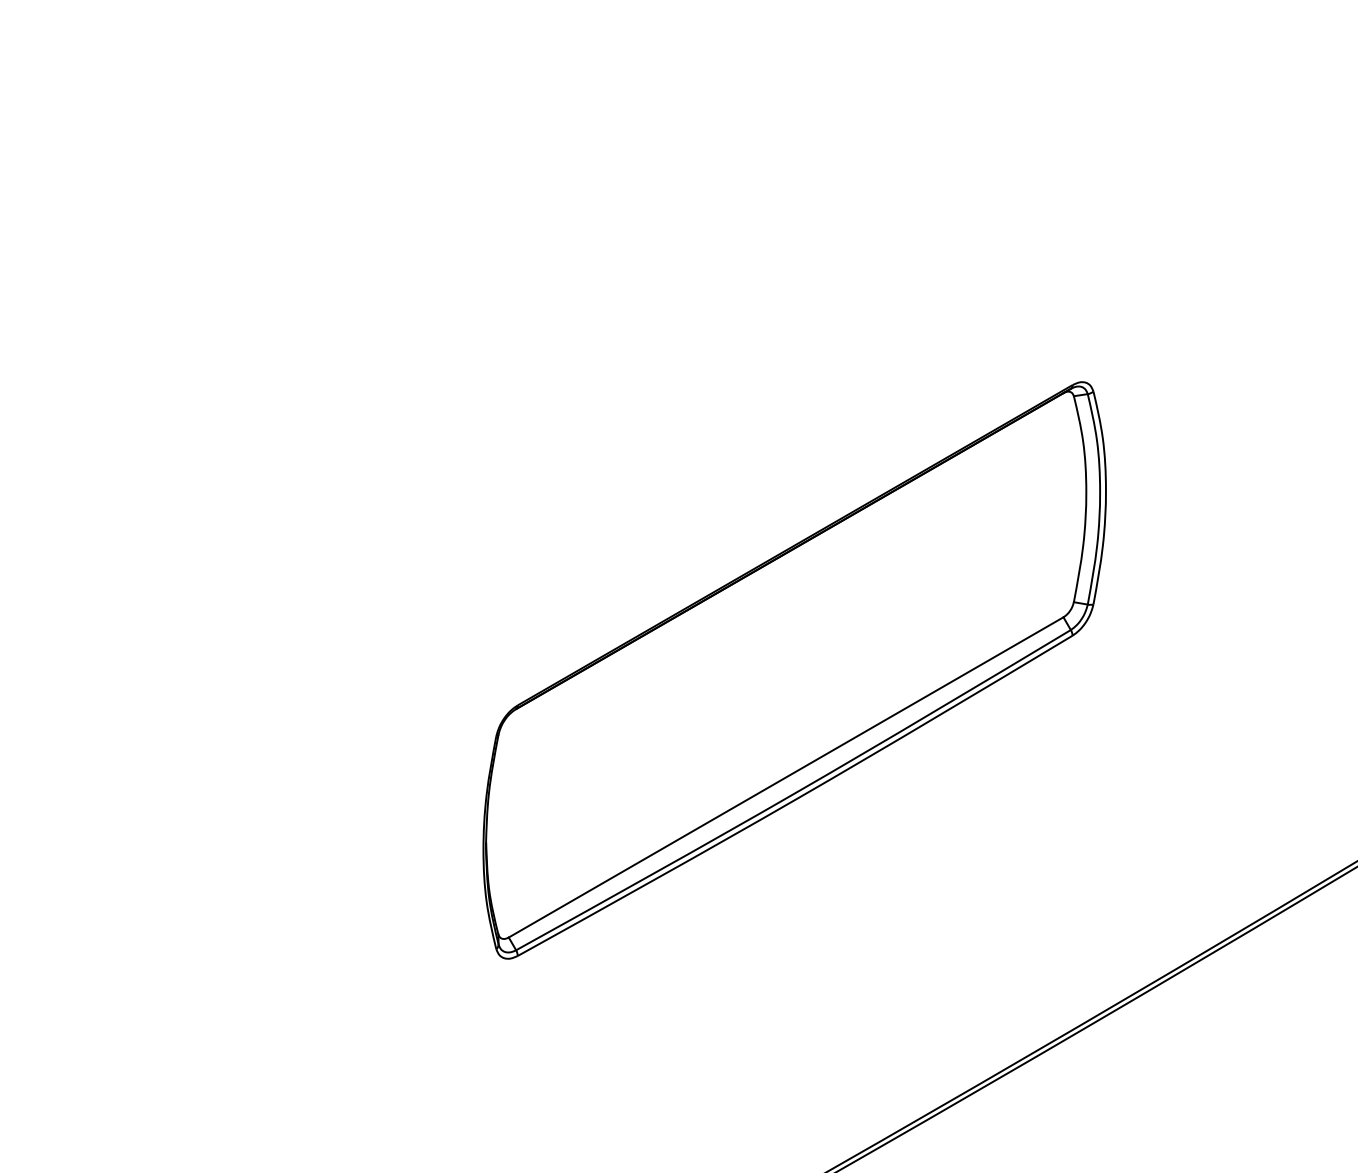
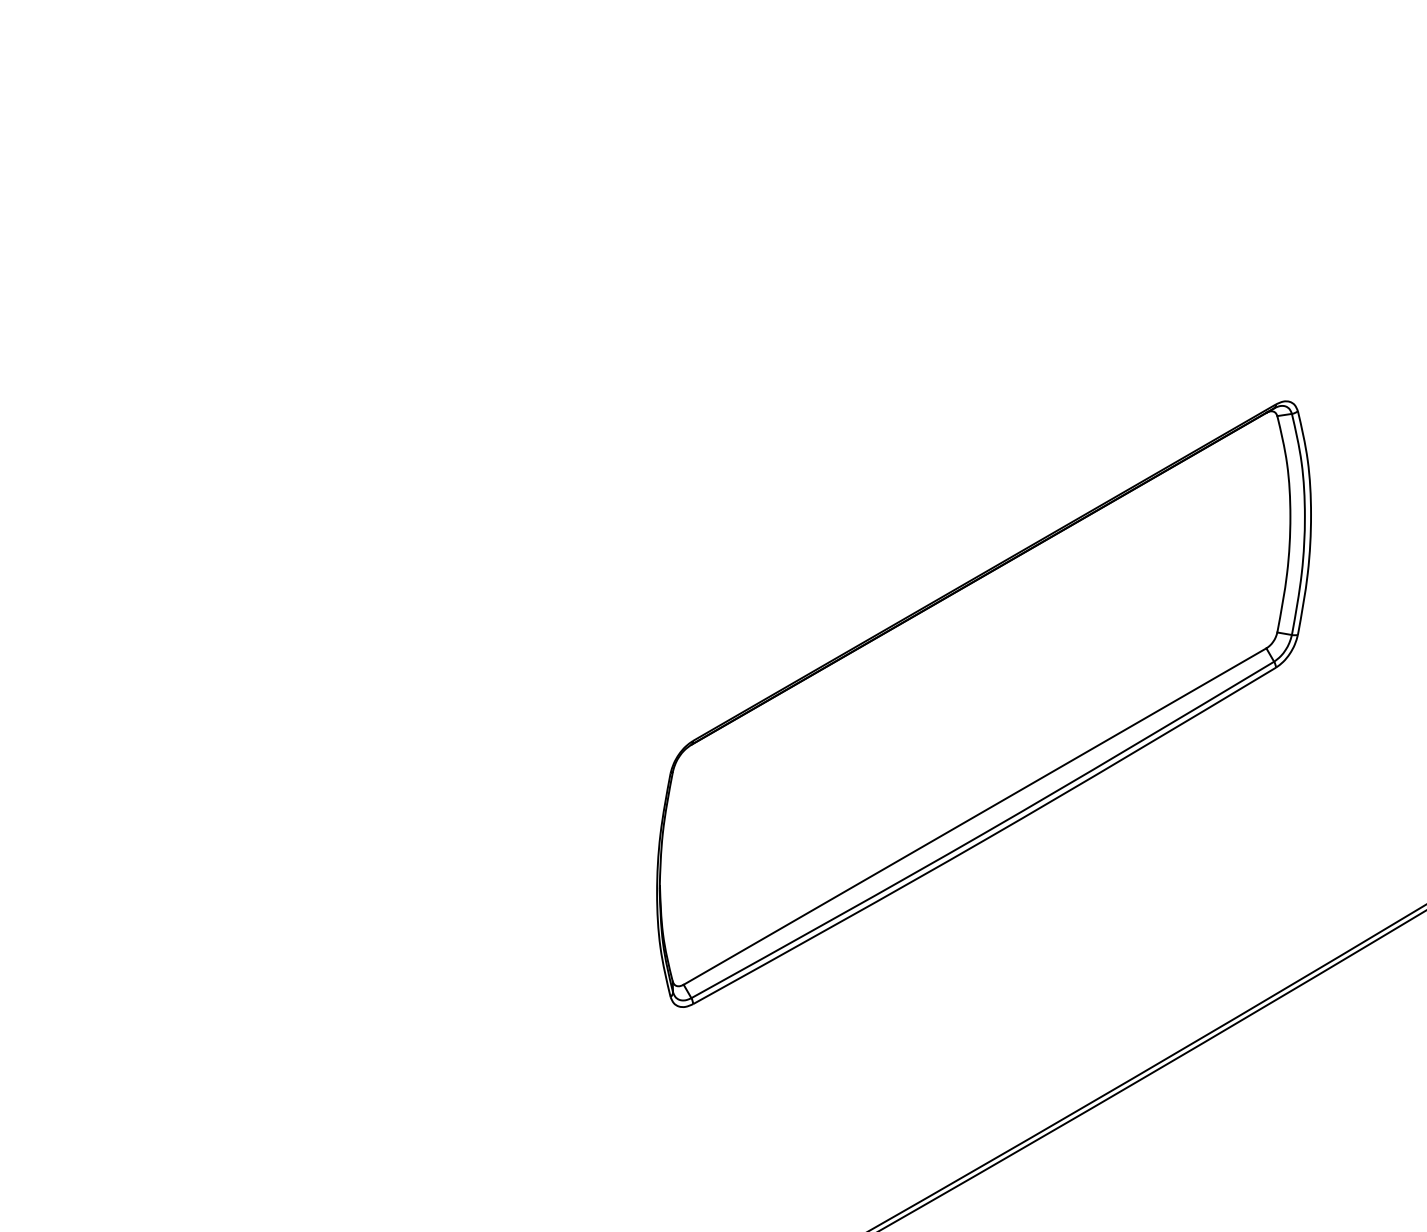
part: (794, 669) -> (983, 703), moved

